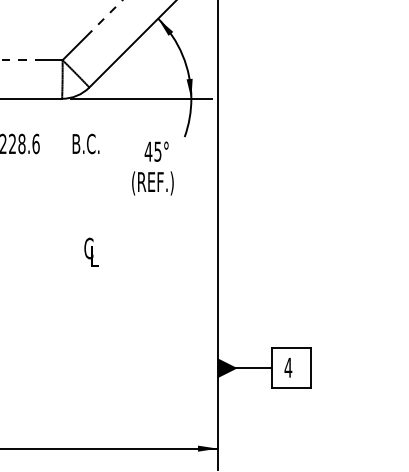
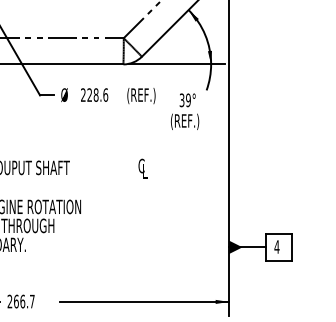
text: (88, 146) -> (141, 96), B.C. -> (REF.)
text: (152, 151) -> (184, 100), 45° -> 39°

